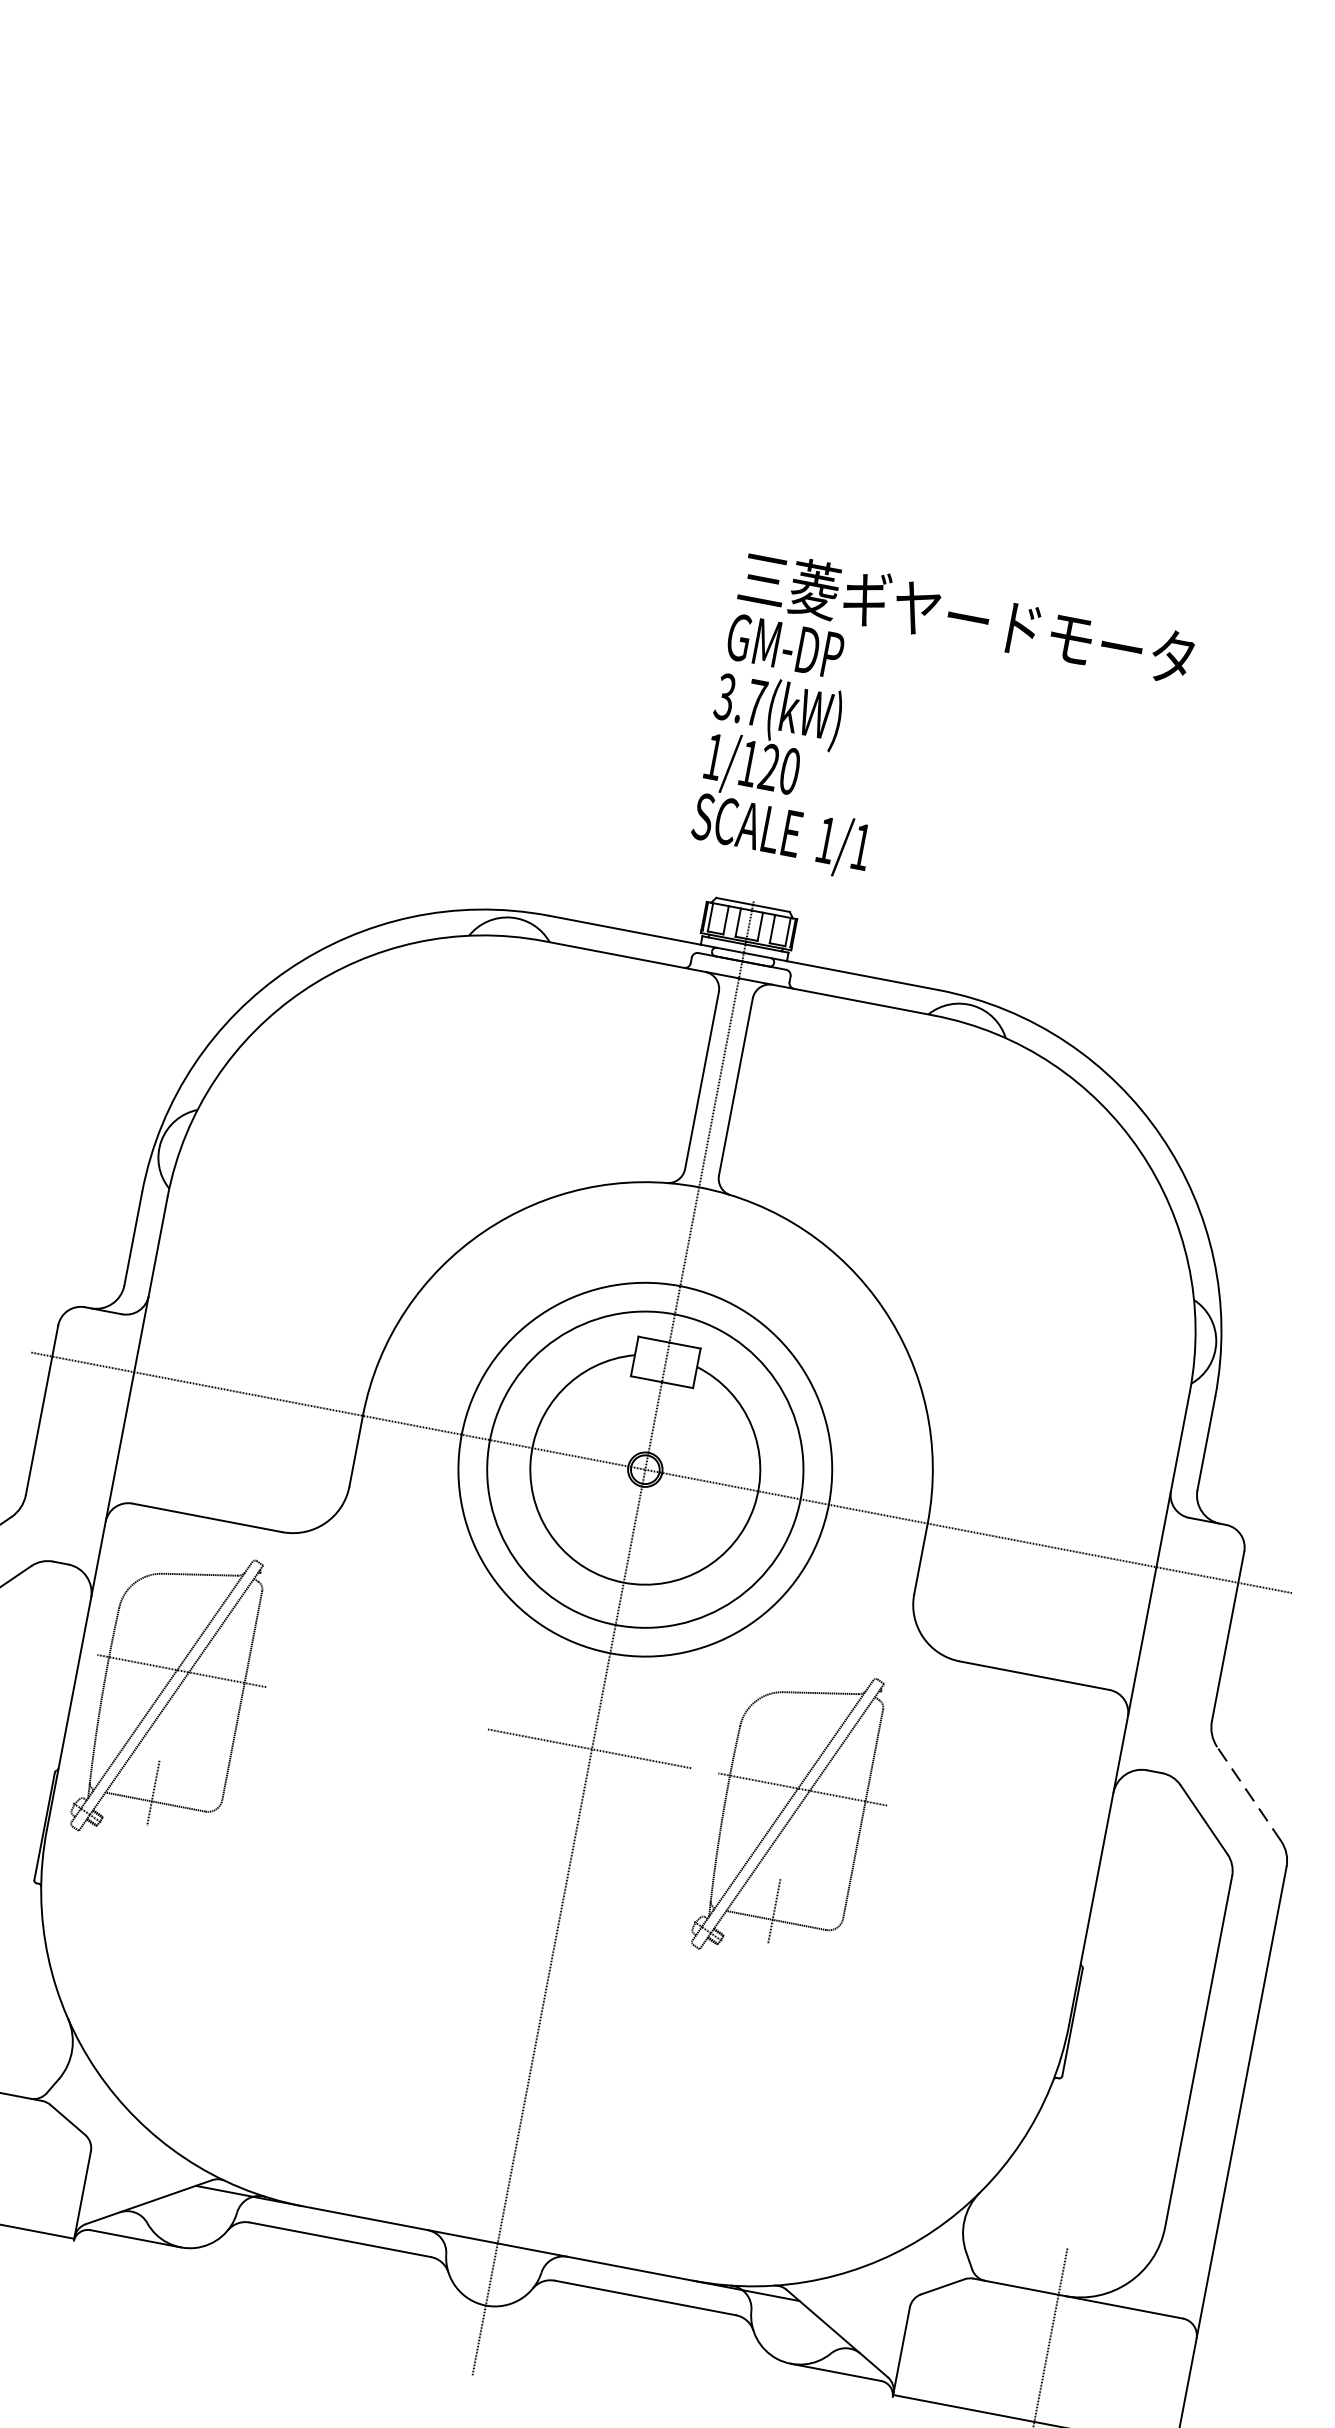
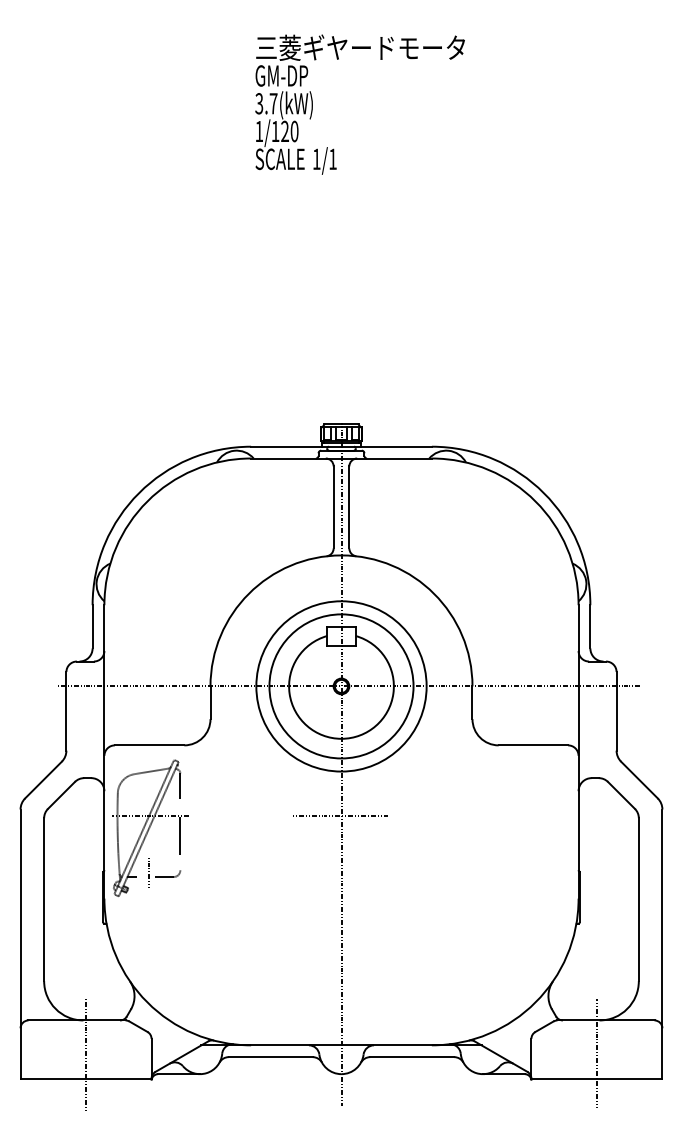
text: (940, 739) -> (359, 104), moved
line: (1249, 1795) -> (639, 780), dashed -> solid
part: (796, 1813) -> (438, 827), removed

